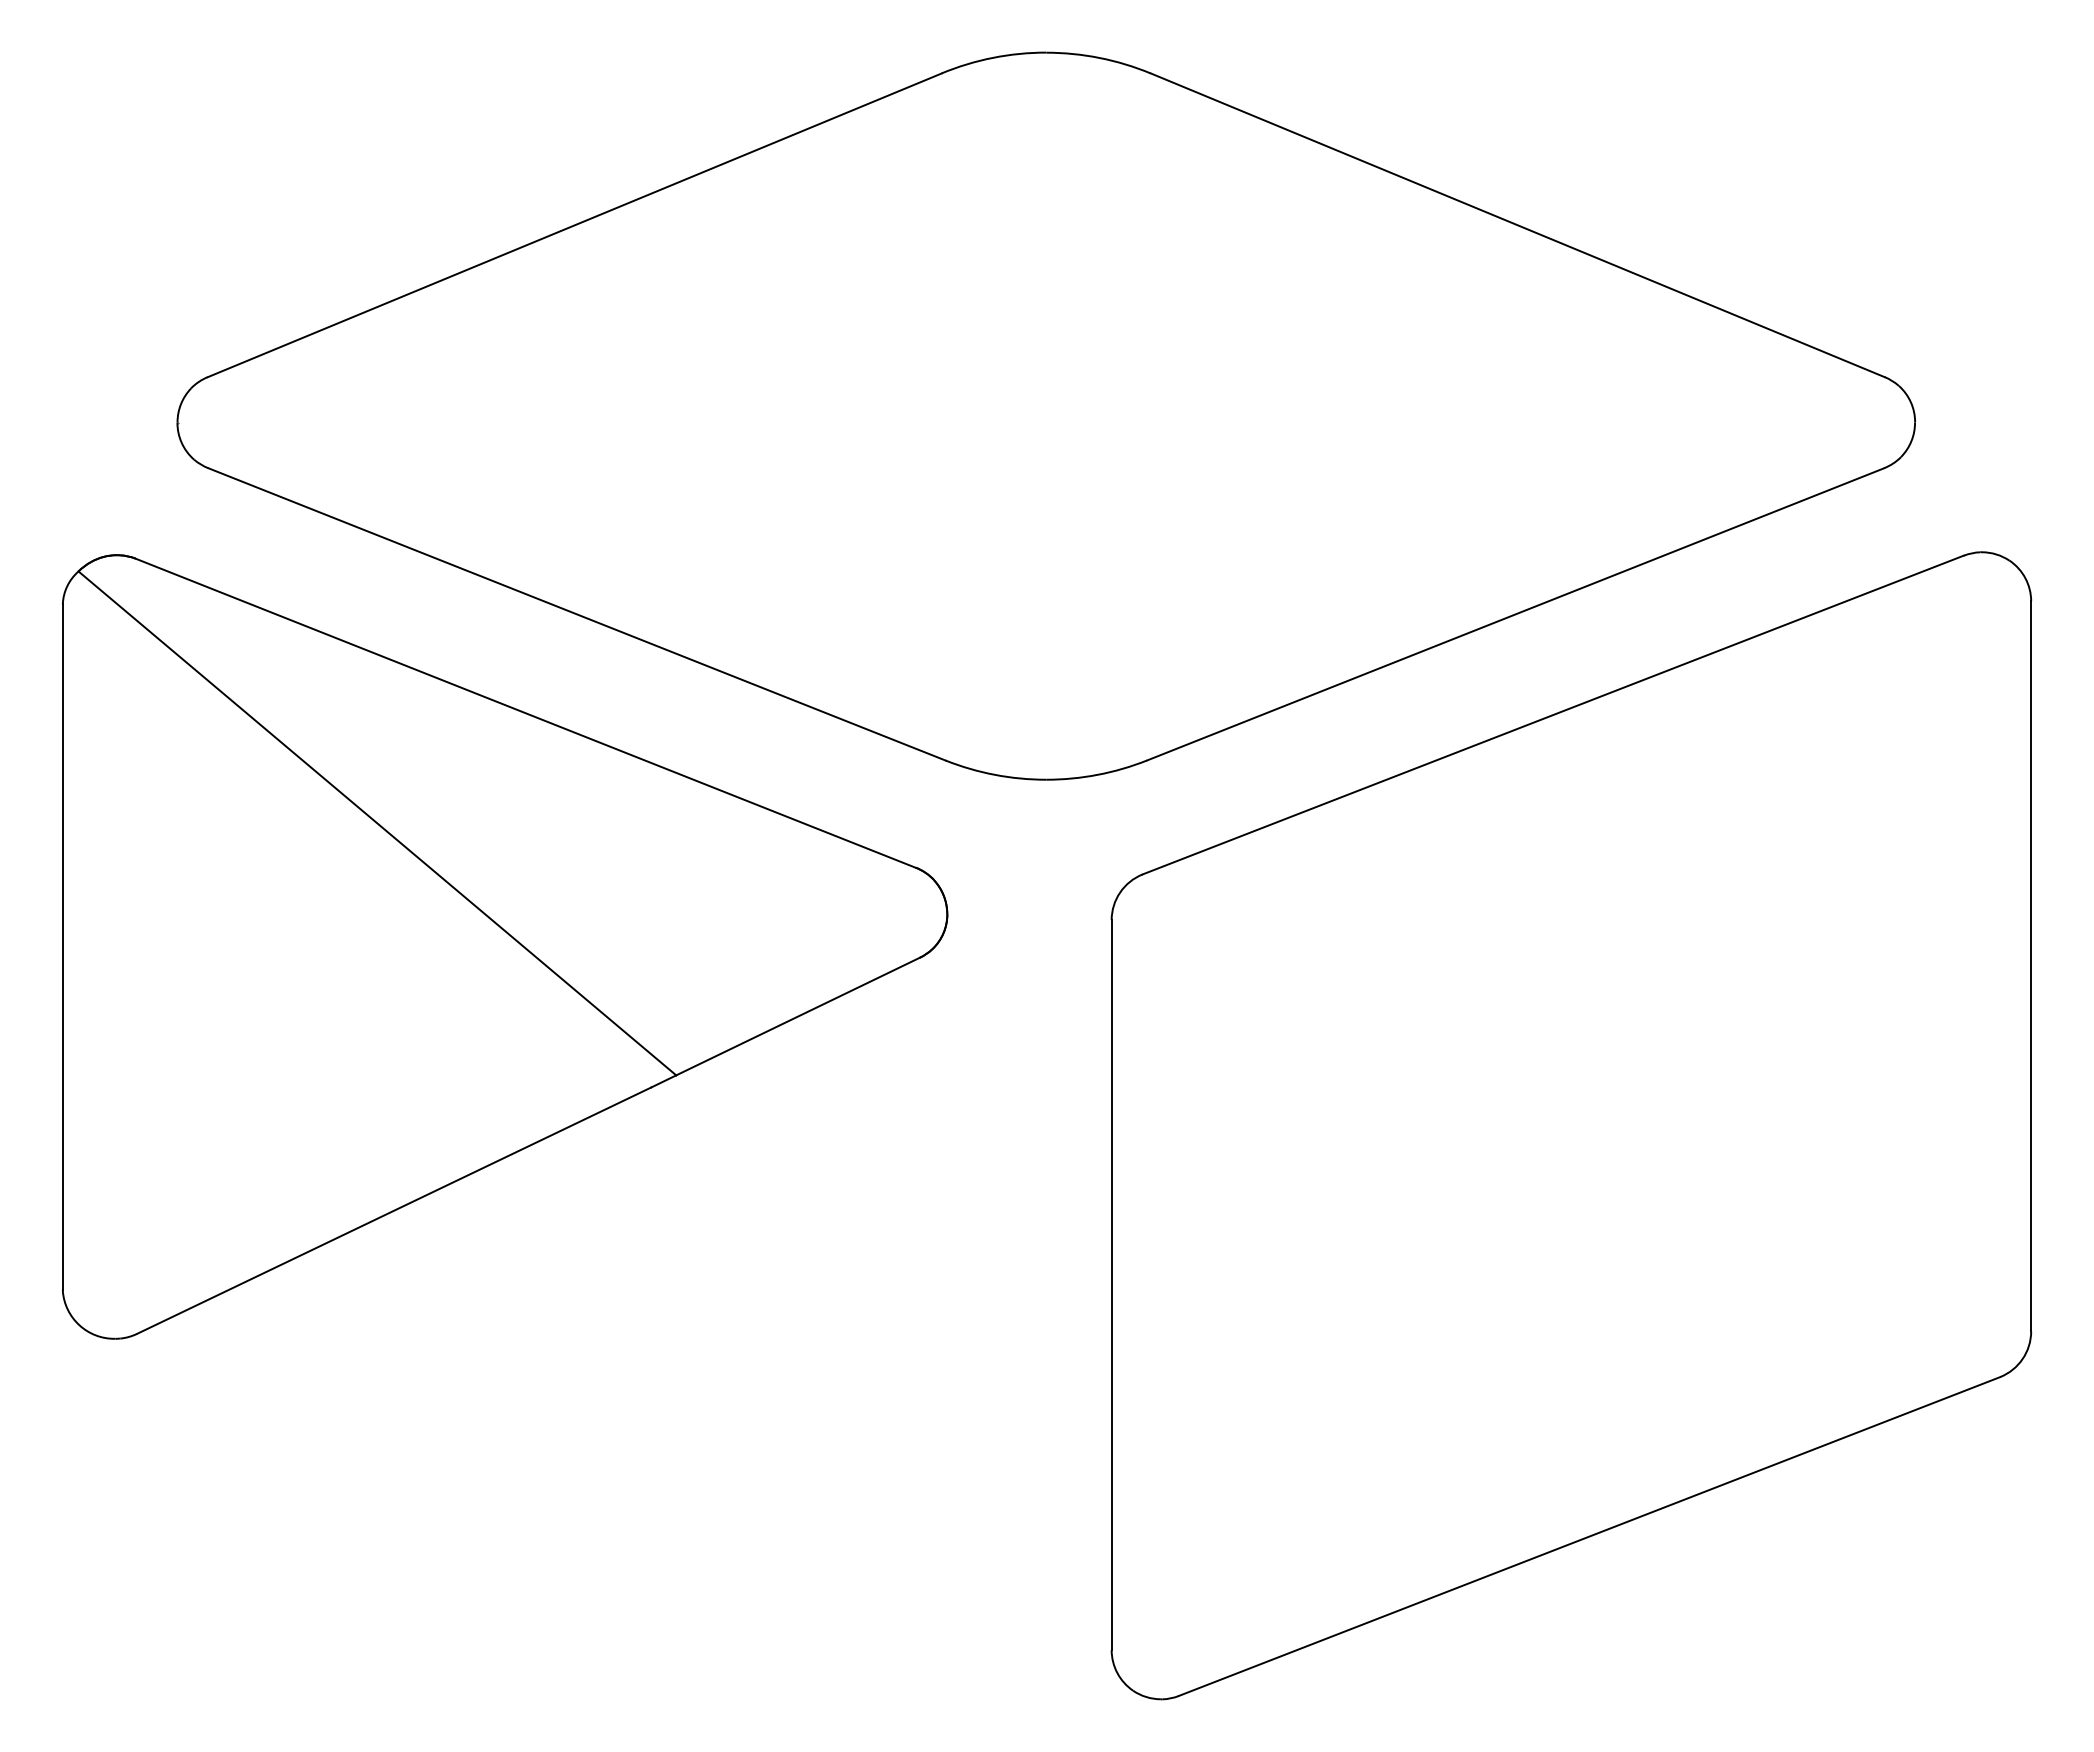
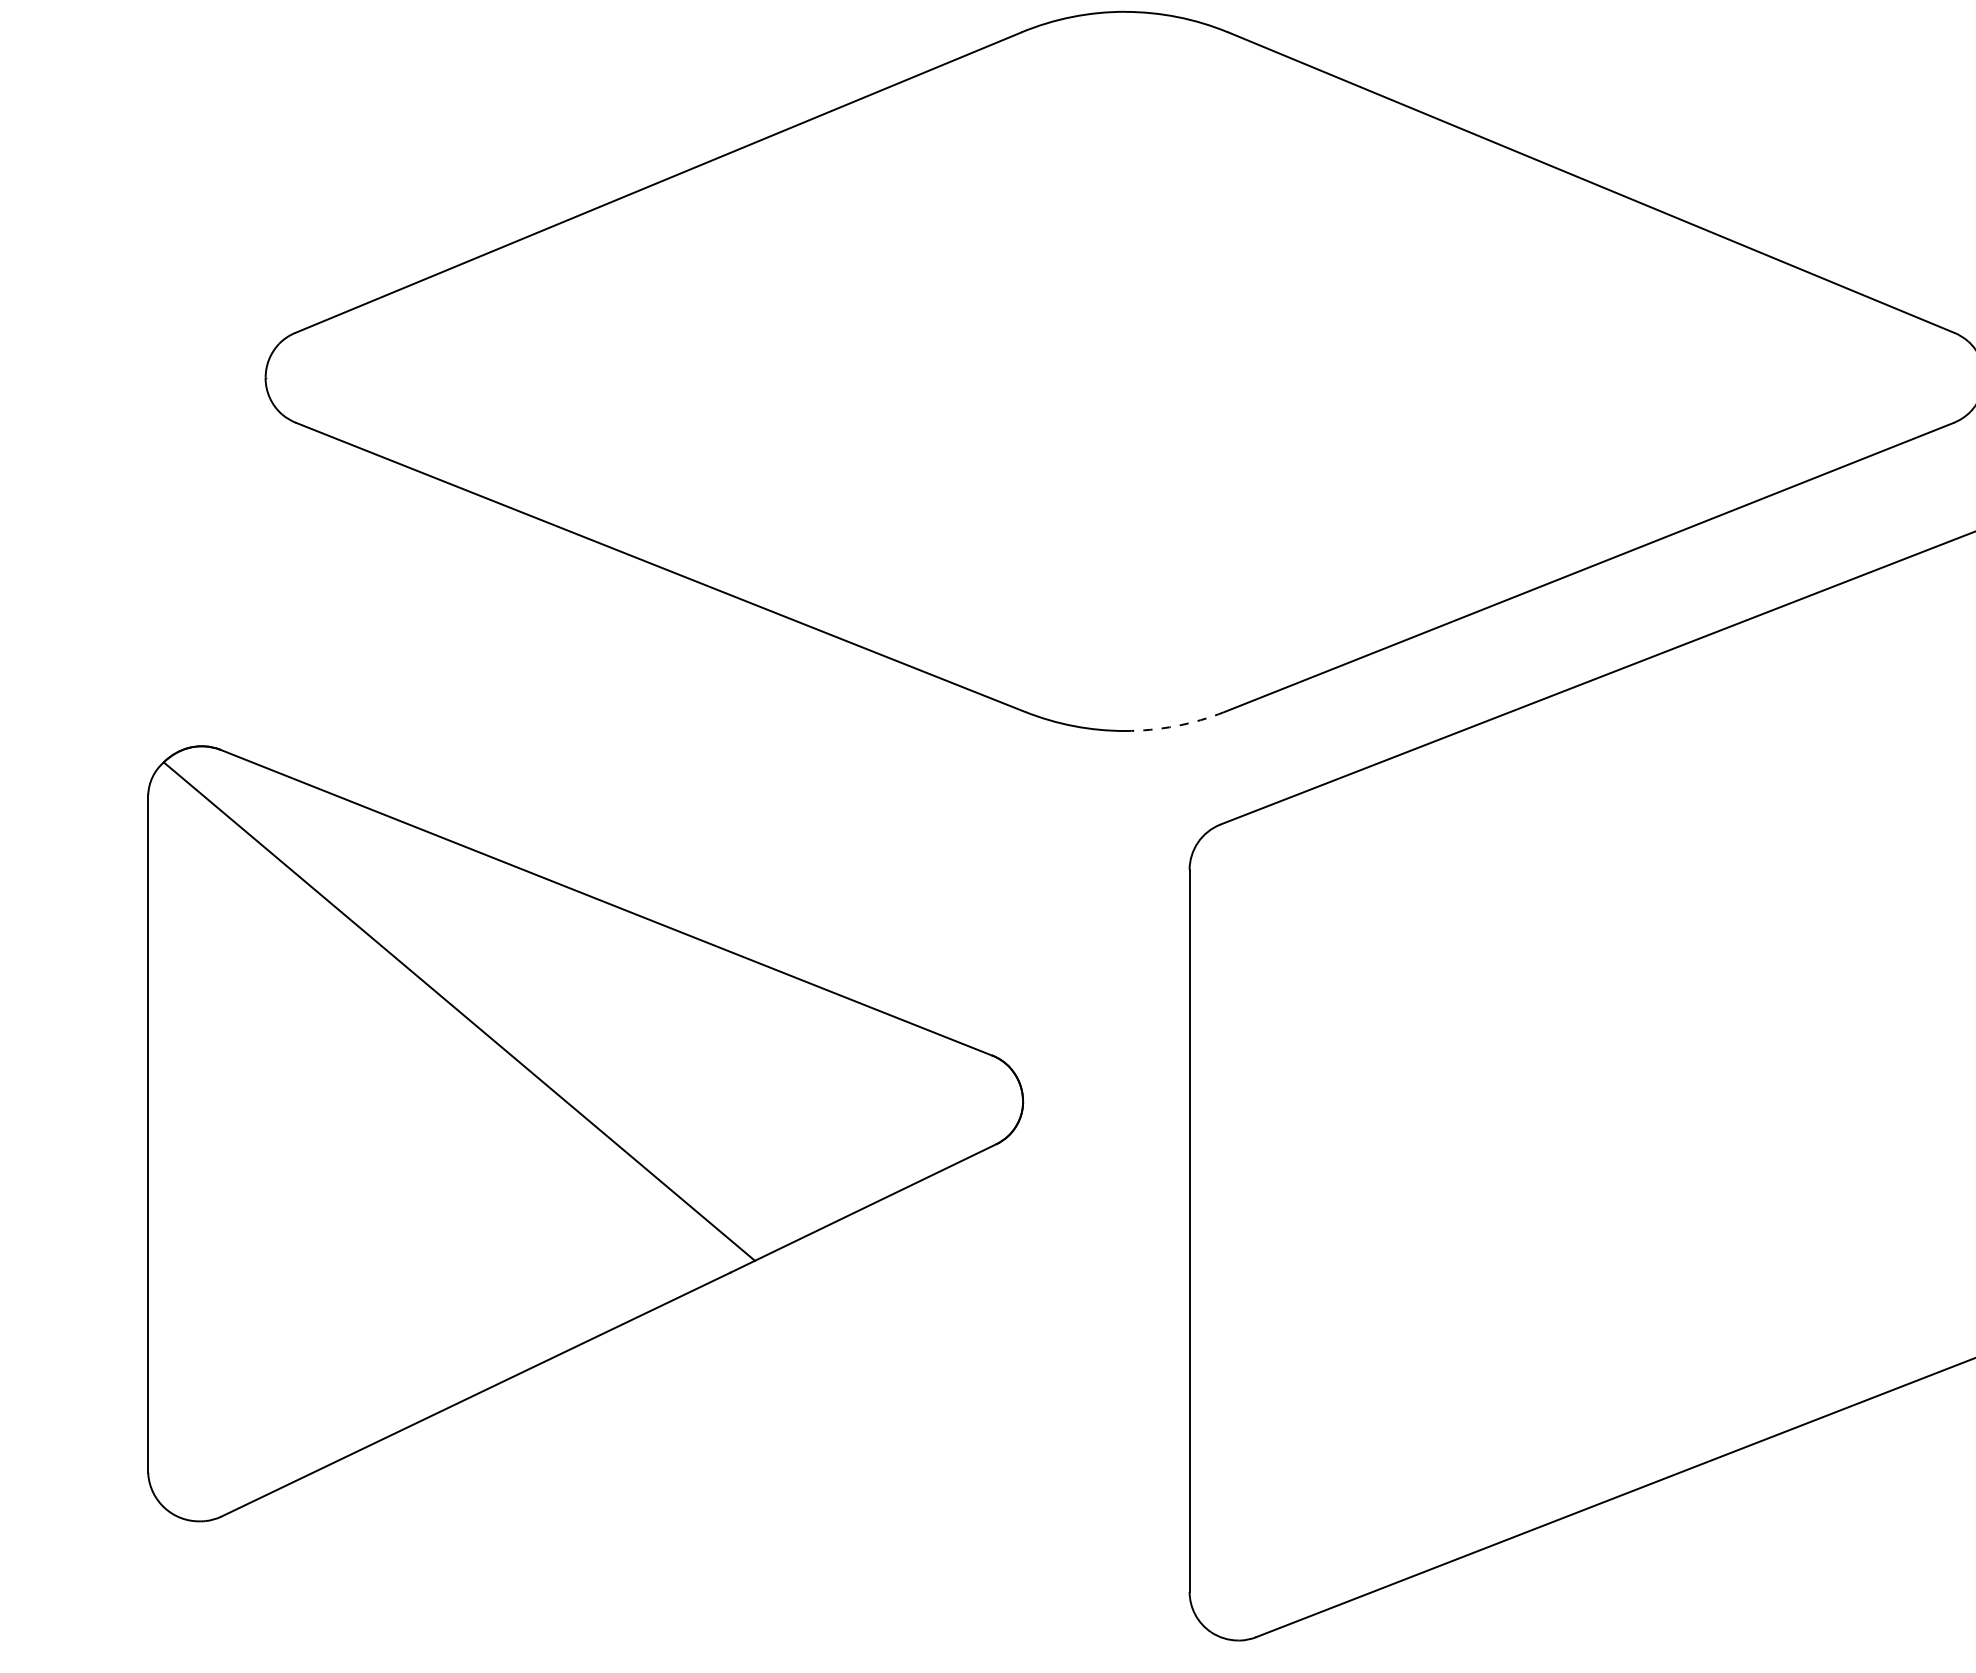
arc: (1097, 774) -> (1175, 725), solid -> dashed
part: (505, 946) -> (586, 1133), moved

